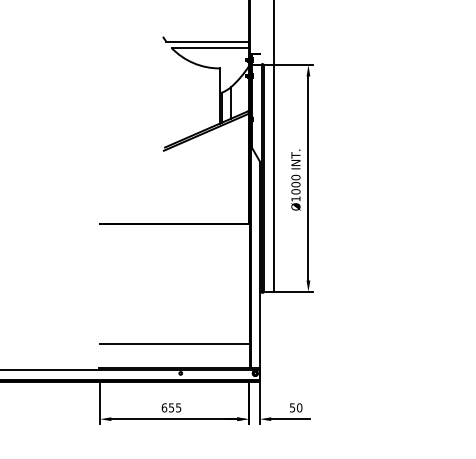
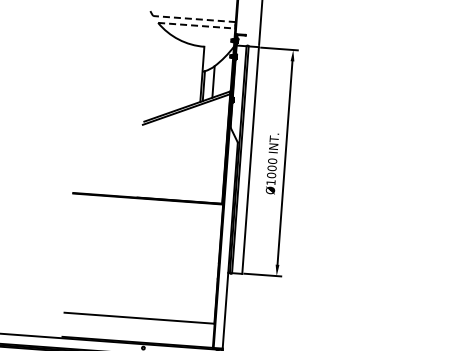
line: (207, 41) -> (194, 19), solid -> dashed
line: (210, 47) -> (196, 25), solid -> dashed

